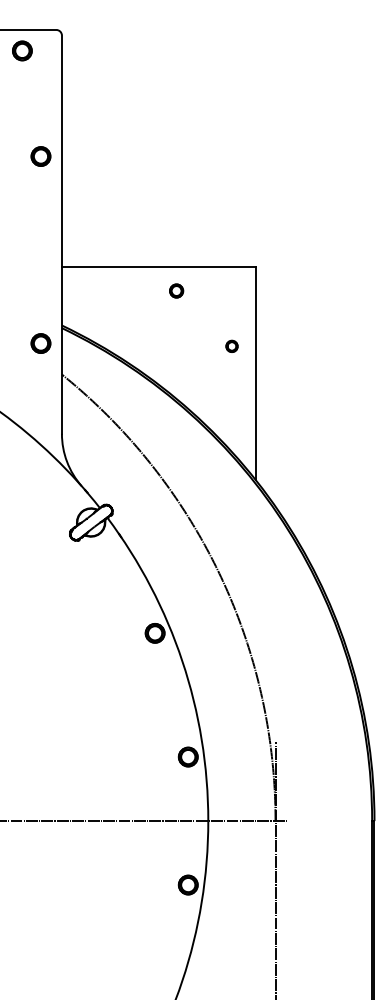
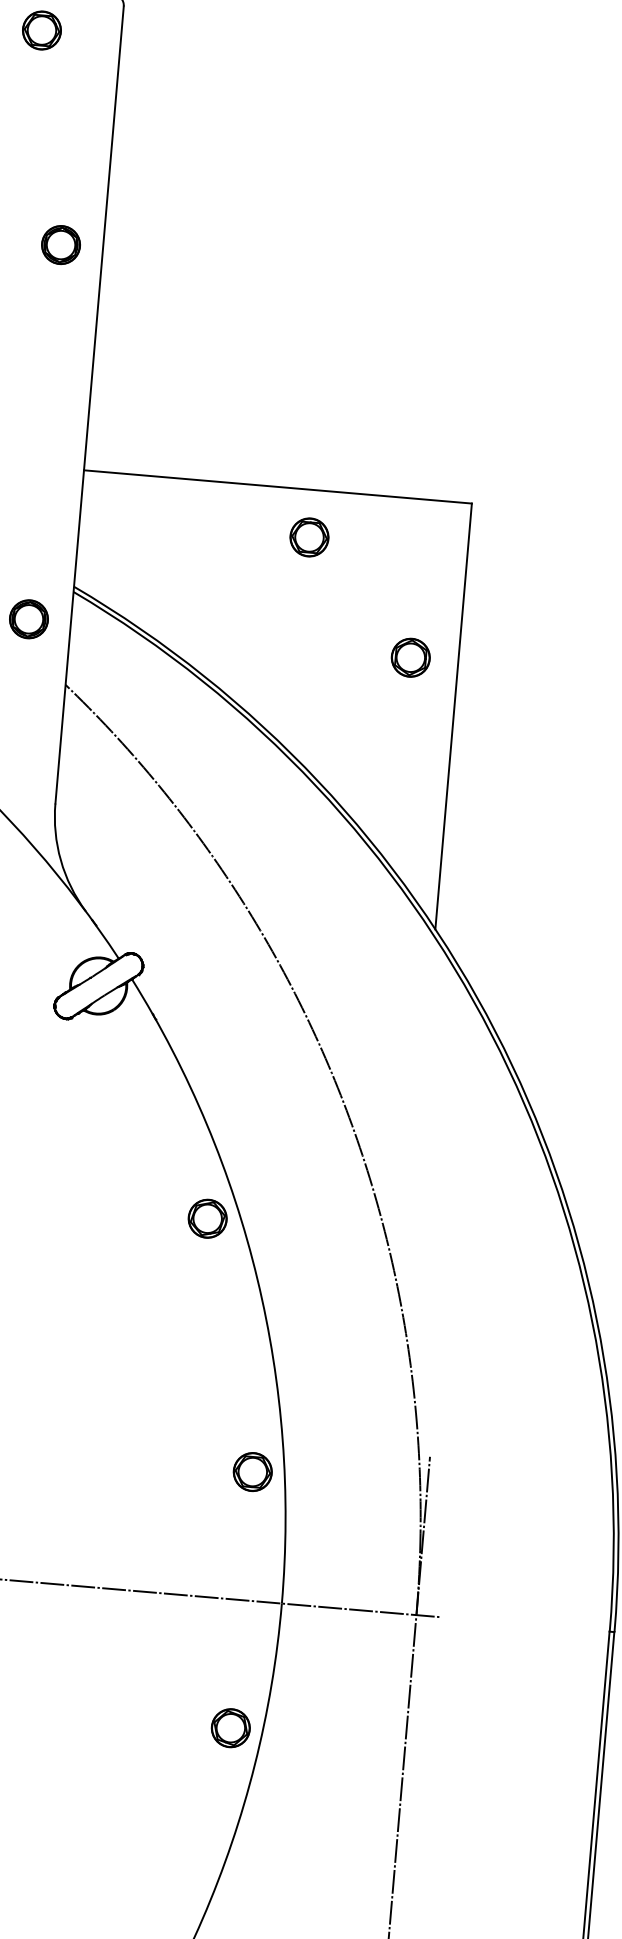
part: (176, 290) -> (309, 536), size x1.43
part: (231, 346) -> (409, 657), size x1.67

